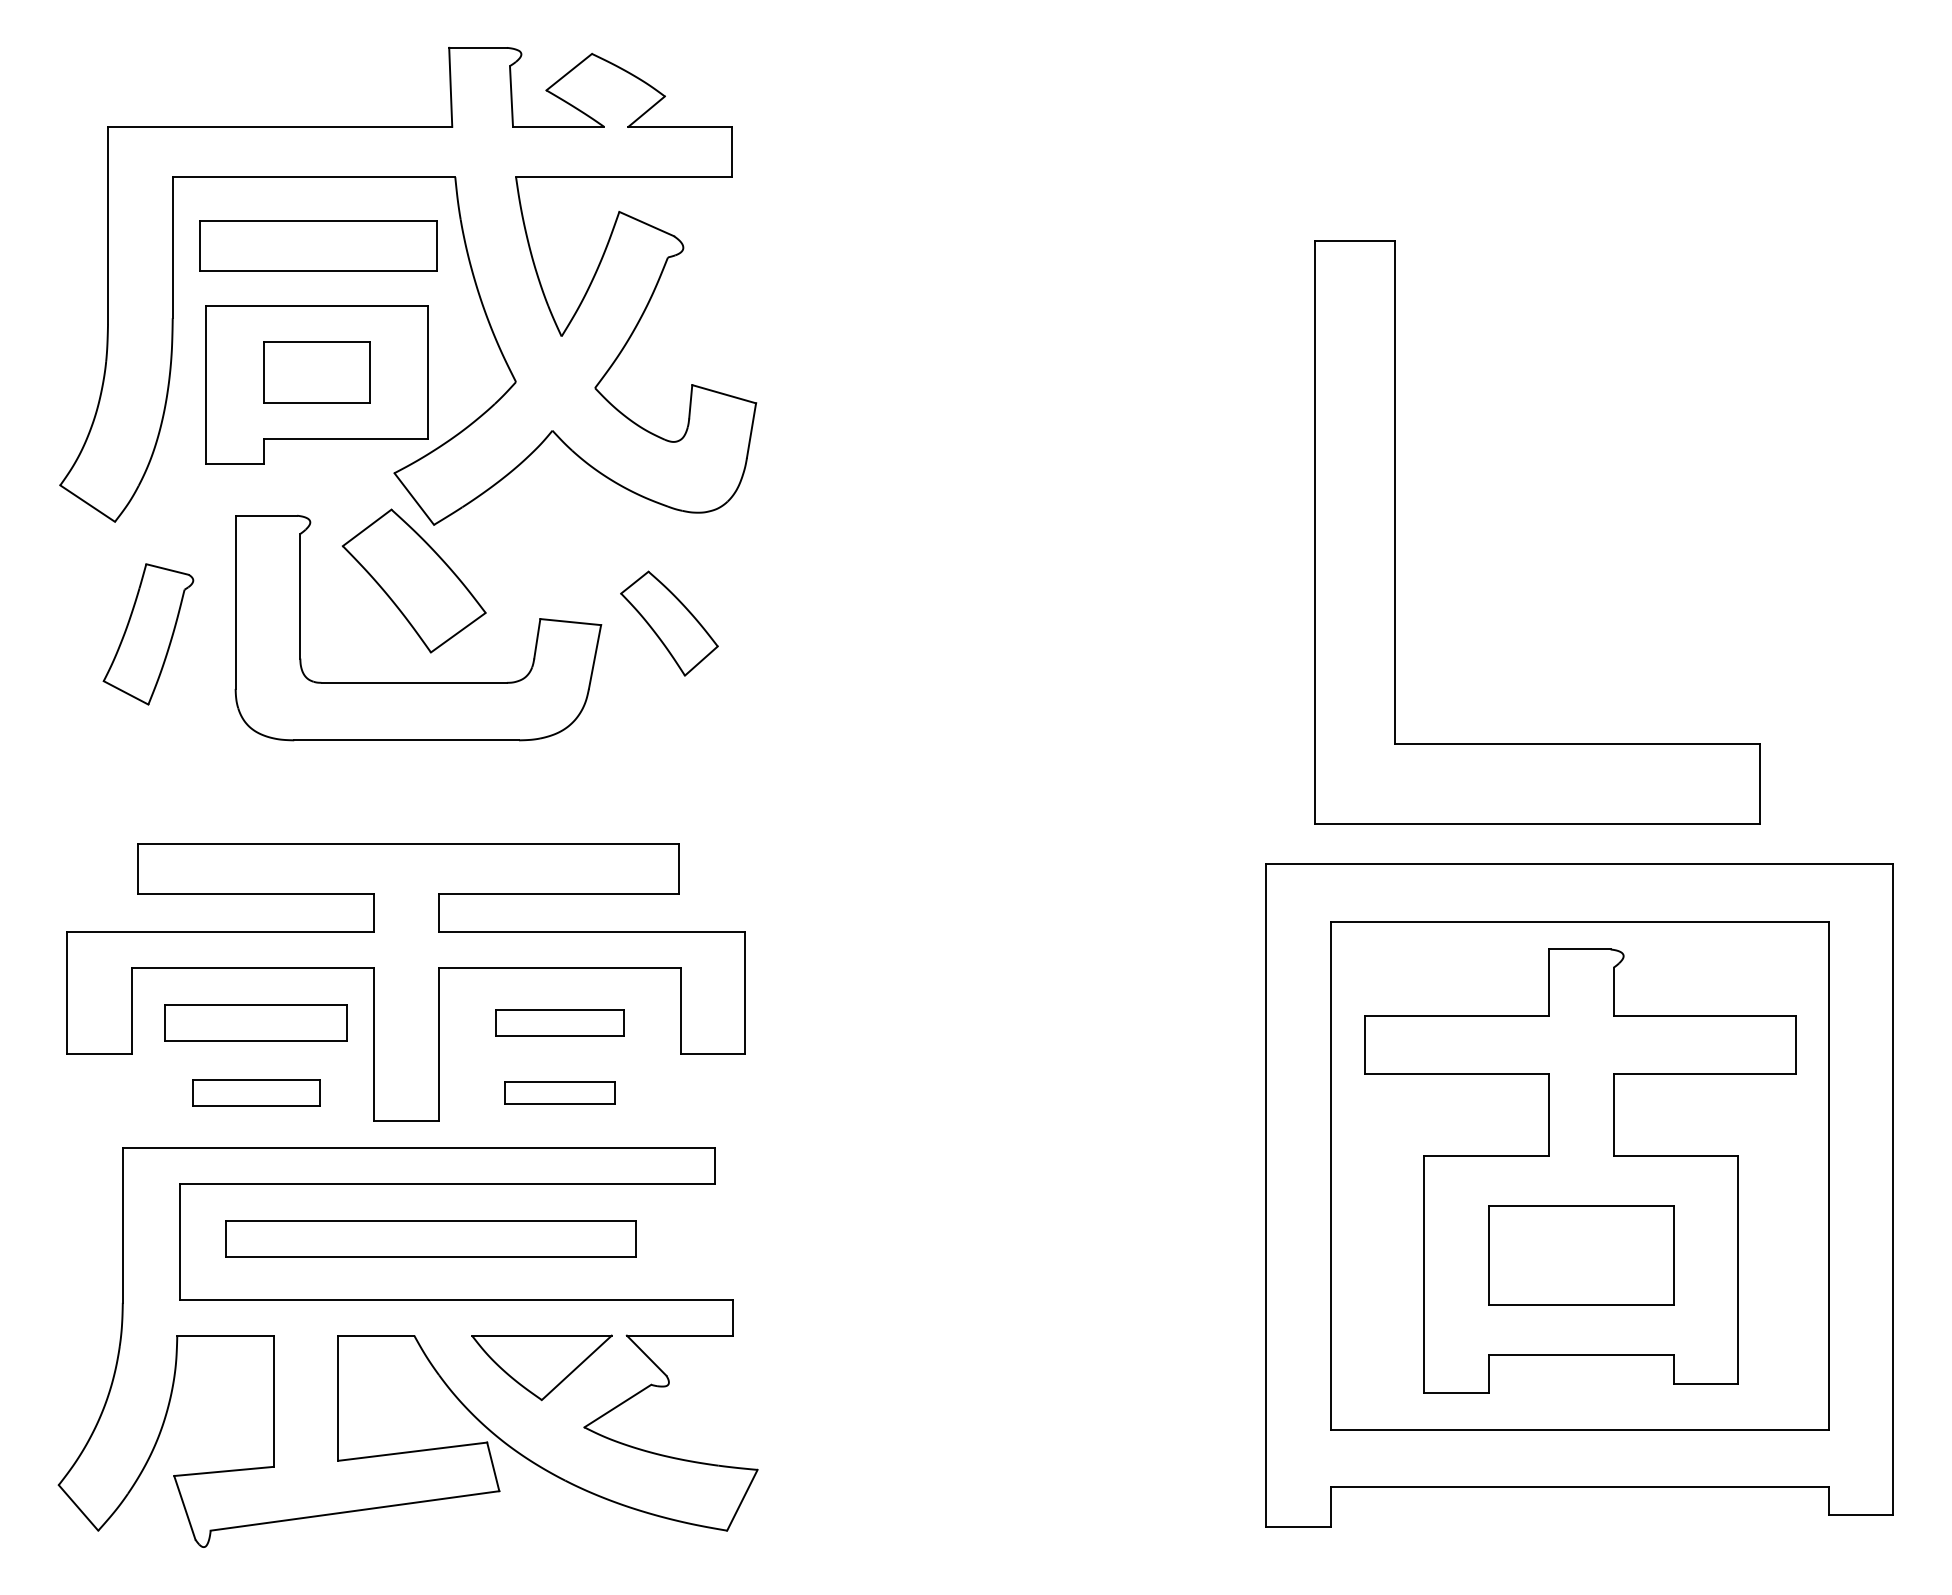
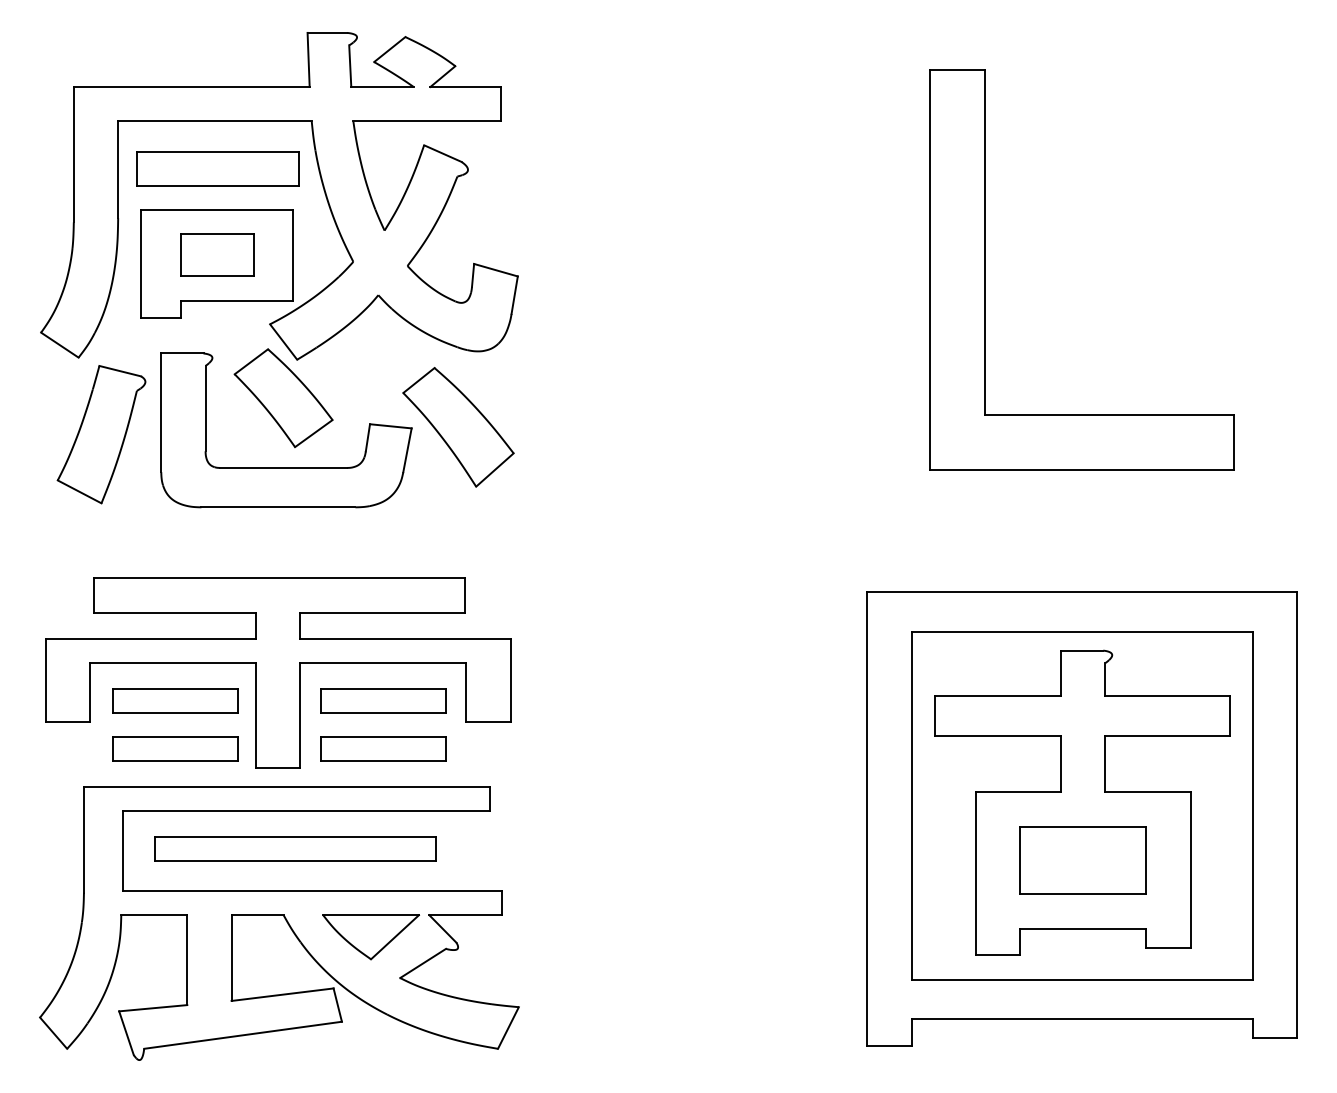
part: (1396, 531) -> (985, 269), moved
part: (669, 623) -> (458, 427), size x1.67
part: (148, 634) -> (101, 434), size x1.43
part: (560, 1022) -> (383, 700), size x1.43
part: (256, 1092) -> (175, 748), size x1.43
part: (560, 1092) -> (383, 748), size x1.67

